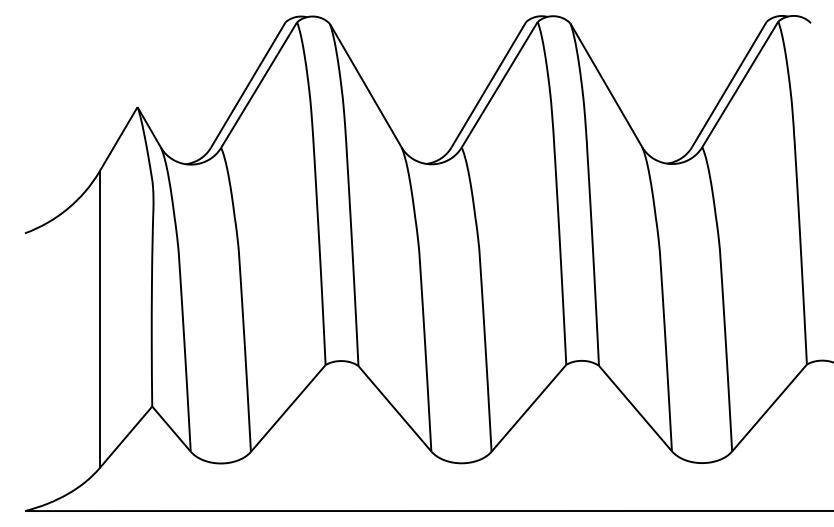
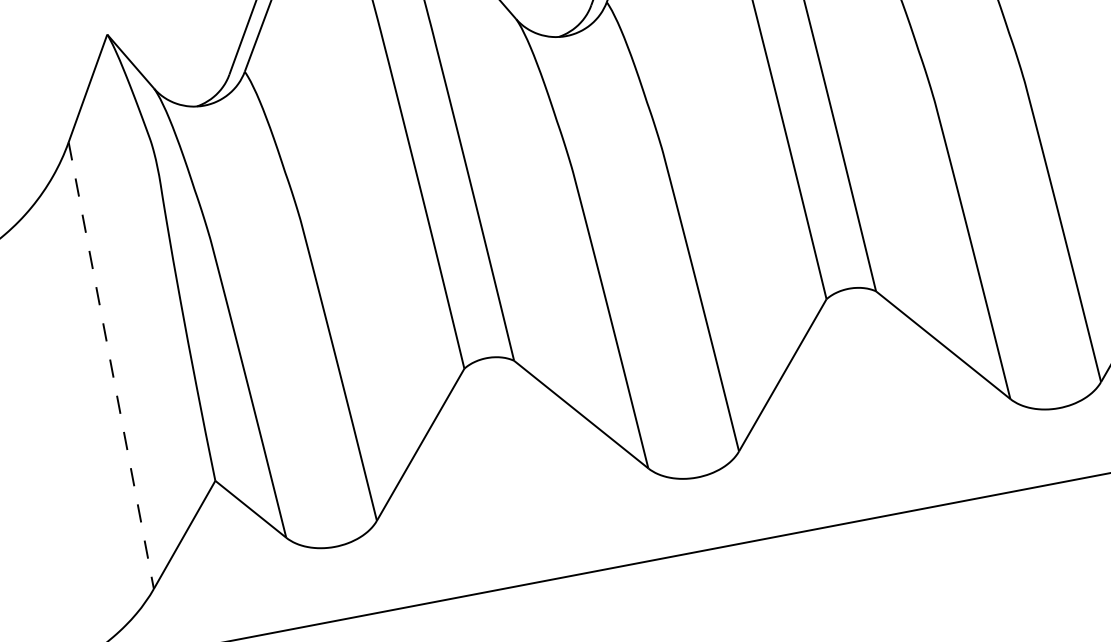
line: (99, 320) -> (111, 366), solid -> dashed

